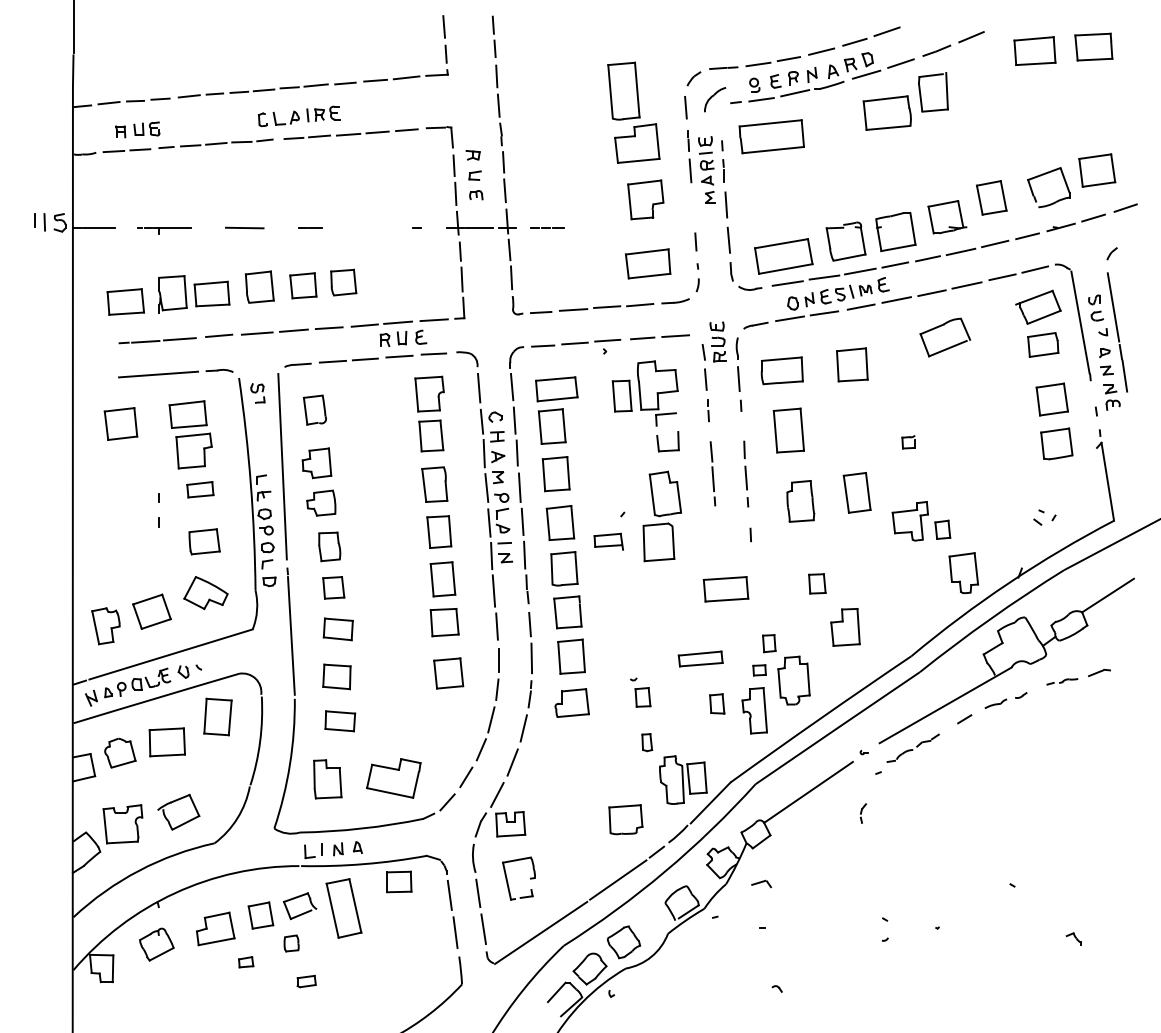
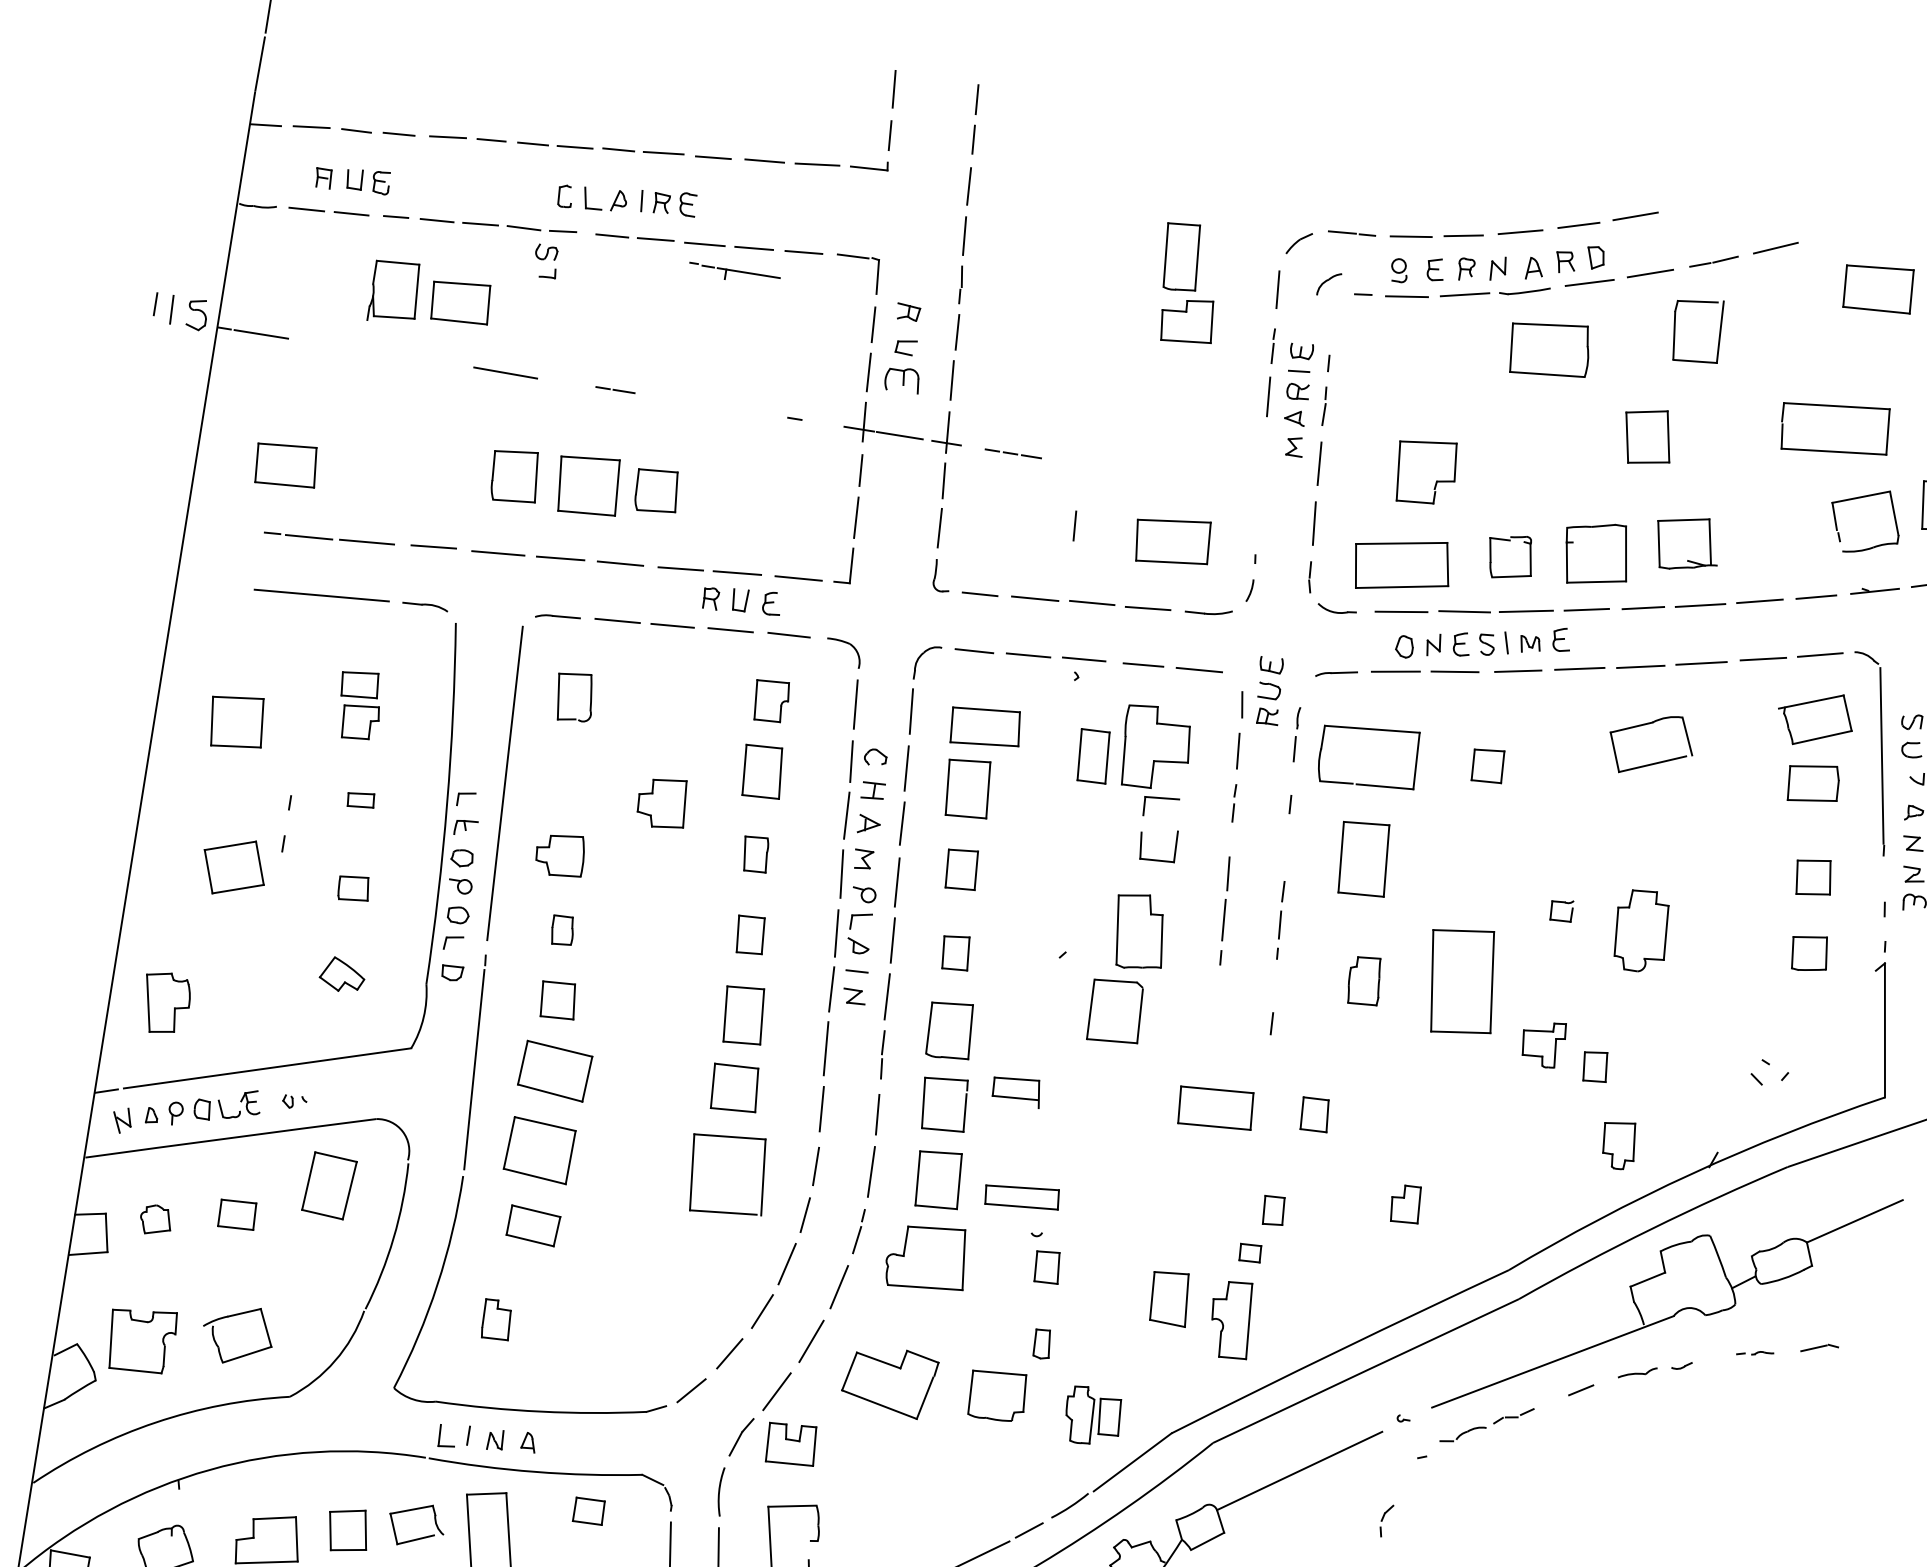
part: (715, 99) -> (1329, 283), size x0.6
part: (633, 112) -> (1188, 283), size x0.7
part: (886, 112) -> (1548, 348), moved
part: (771, 136) -> (1834, 428), moved
part: (476, 195) -> (903, 380), size x1.6
part: (991, 197) -> (1647, 436), moved
part: (645, 199) -> (1425, 471), moved
part: (164, 230) -> (734, 274), moved
line: (695, 241) -> (1074, 525), moved
part: (845, 241) -> (1509, 556), size x0.7
part: (303, 285) -> (588, 485), size x1.4
part: (194, 294) -> (431, 298), moved
part: (737, 364) -> (1295, 734), size x0.6
part: (852, 364) -> (1488, 765), size x0.6
part: (781, 370) -> (1367, 756), size x1.4
part: (257, 393) -> (545, 261), moved
part: (429, 393) -> (771, 700), size x0.7
part: (1051, 399) -> (1812, 877), size x0.7
part: (120, 423) -> (236, 721), moved
part: (190, 434) -> (359, 704), size x0.6
part: (1056, 443) -> (1809, 952), size x0.7
part: (316, 463) -> (661, 803), moved
part: (746, 473) -> (1281, 919), size x0.7
part: (555, 474) -> (960, 869), size x0.7
part: (434, 484) -> (755, 854), size x0.6
part: (200, 489) -> (361, 799), size x0.6
part: (856, 492) -> (1460, 980), size x1.6
part: (800, 501) -> (1364, 980), size x0.7
part: (909, 521) -> (1541, 1043), size x0.7
part: (560, 523) -> (955, 953), size x0.6
part: (439, 531) -> (750, 934), size x0.7
part: (204, 541) -> (353, 887), size x0.6
part: (608, 541) -> (1016, 1090), moved
part: (329, 546) -> (562, 929), size x0.6
part: (963, 573) -> (1618, 1145), size x0.7
part: (817, 583) -> (1315, 1114), moved
part: (205, 593) -> (341, 975), size x0.6
part: (151, 611) -> (233, 866), moved
part: (845, 627) -> (1405, 1204), size x0.6
part: (337, 629) -> (553, 1071), size x1.4
part: (700, 658) -> (1021, 1196), moved
part: (189, 671) -> (293, 1101), size x0.6
part: (448, 673) -> (727, 1174), size x1.6
part: (336, 676) -> (539, 1149), size x1.4
part: (793, 680) -> (1640, 930), moved
part: (1062, 681) -> (1755, 1353), size x0.7
part: (571, 702) -> (926, 1256), size x1.4
part: (717, 703) -> (1170, 1297), size x1.6
part: (166, 742) -> (236, 1214), size x0.6
part: (120, 752) -> (156, 1219), size x0.6
part: (393, 778) -> (889, 1381), moved
part: (327, 779) -> (496, 1320), size x0.6
part: (683, 779) -> (1093, 1415), size x0.7
part: (625, 819) -> (996, 1395), moved
part: (399, 881) -> (589, 1510), size x0.7

